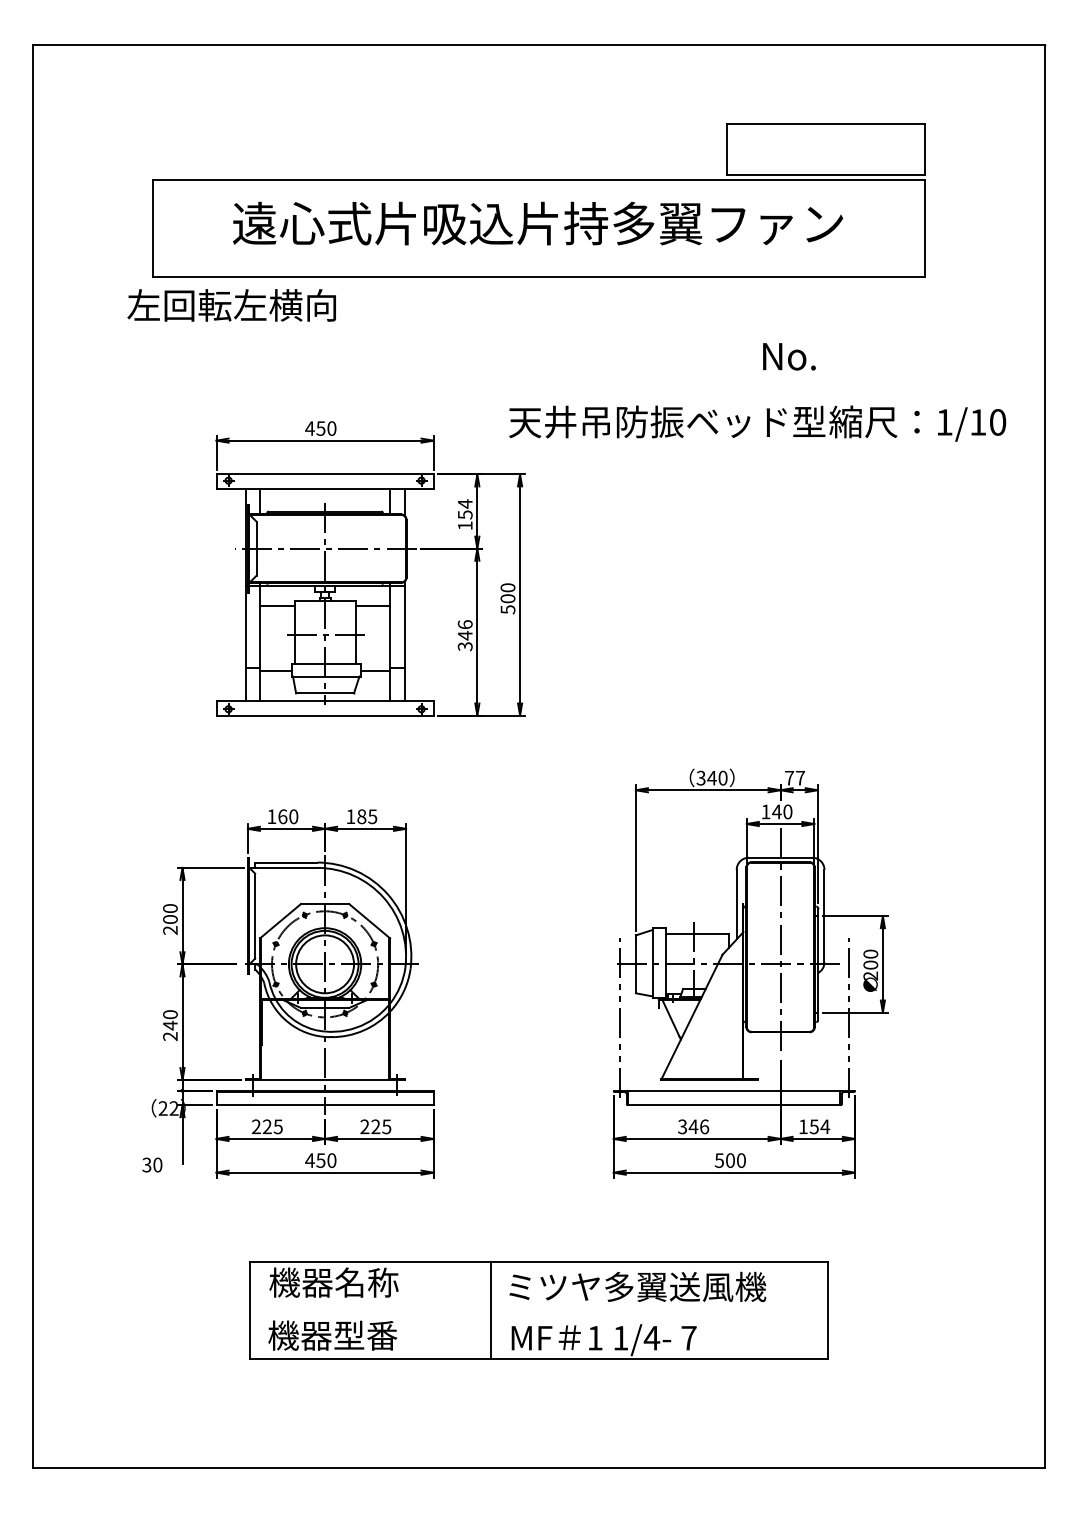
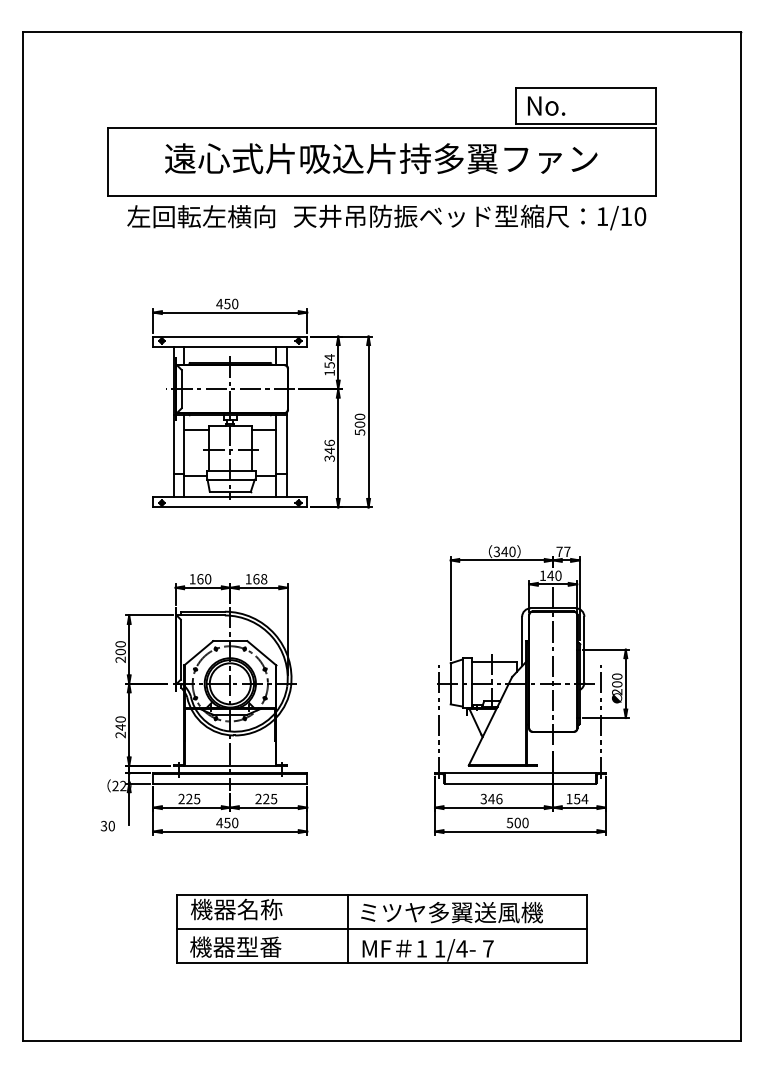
text: (232, 305) -> (201, 216), moved
text: (789, 355) -> (546, 105), moved
text: (758, 423) -> (470, 217), moved
text: (367, 817) -> (260, 579), 185 -> 168
line: (538, 1310) -> (381, 929), added

